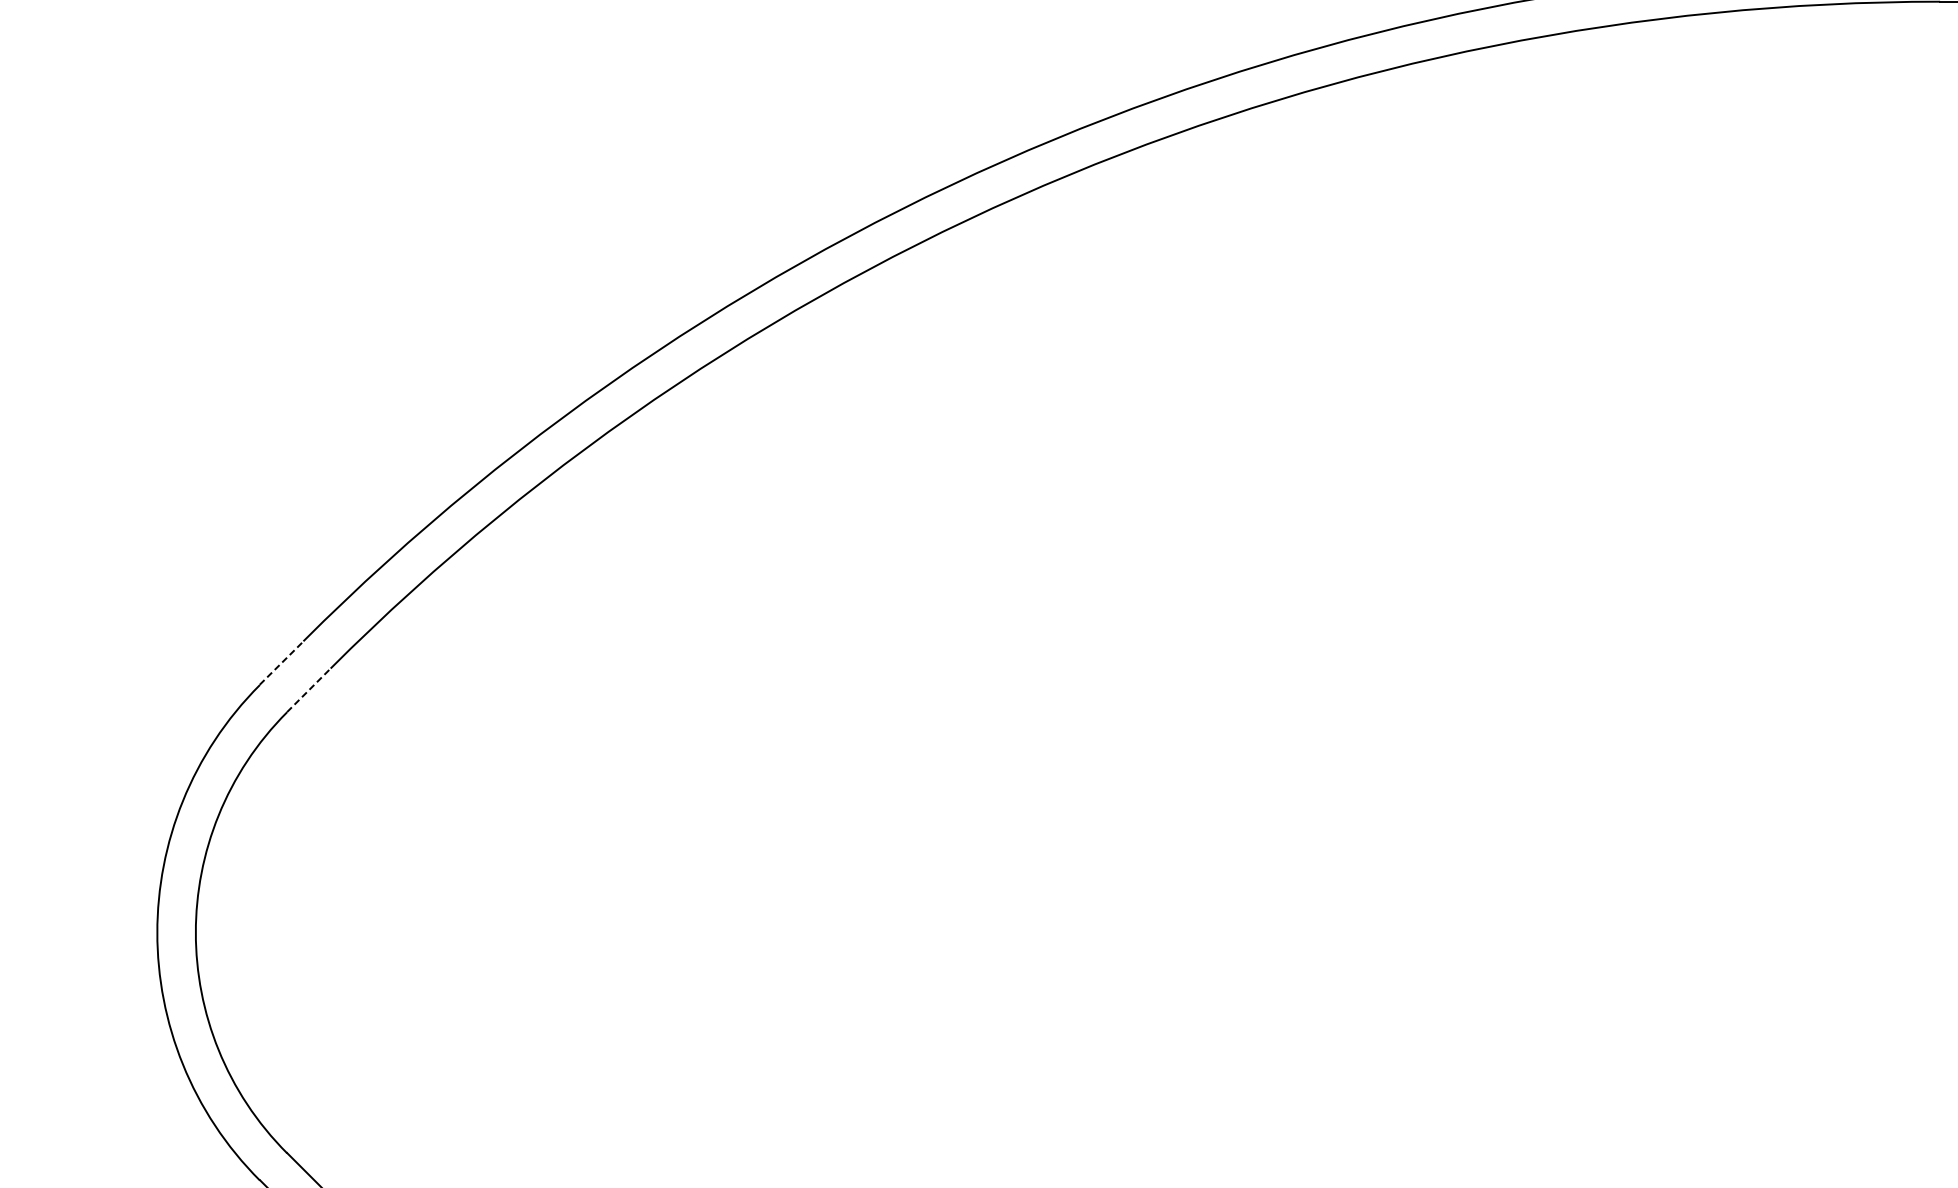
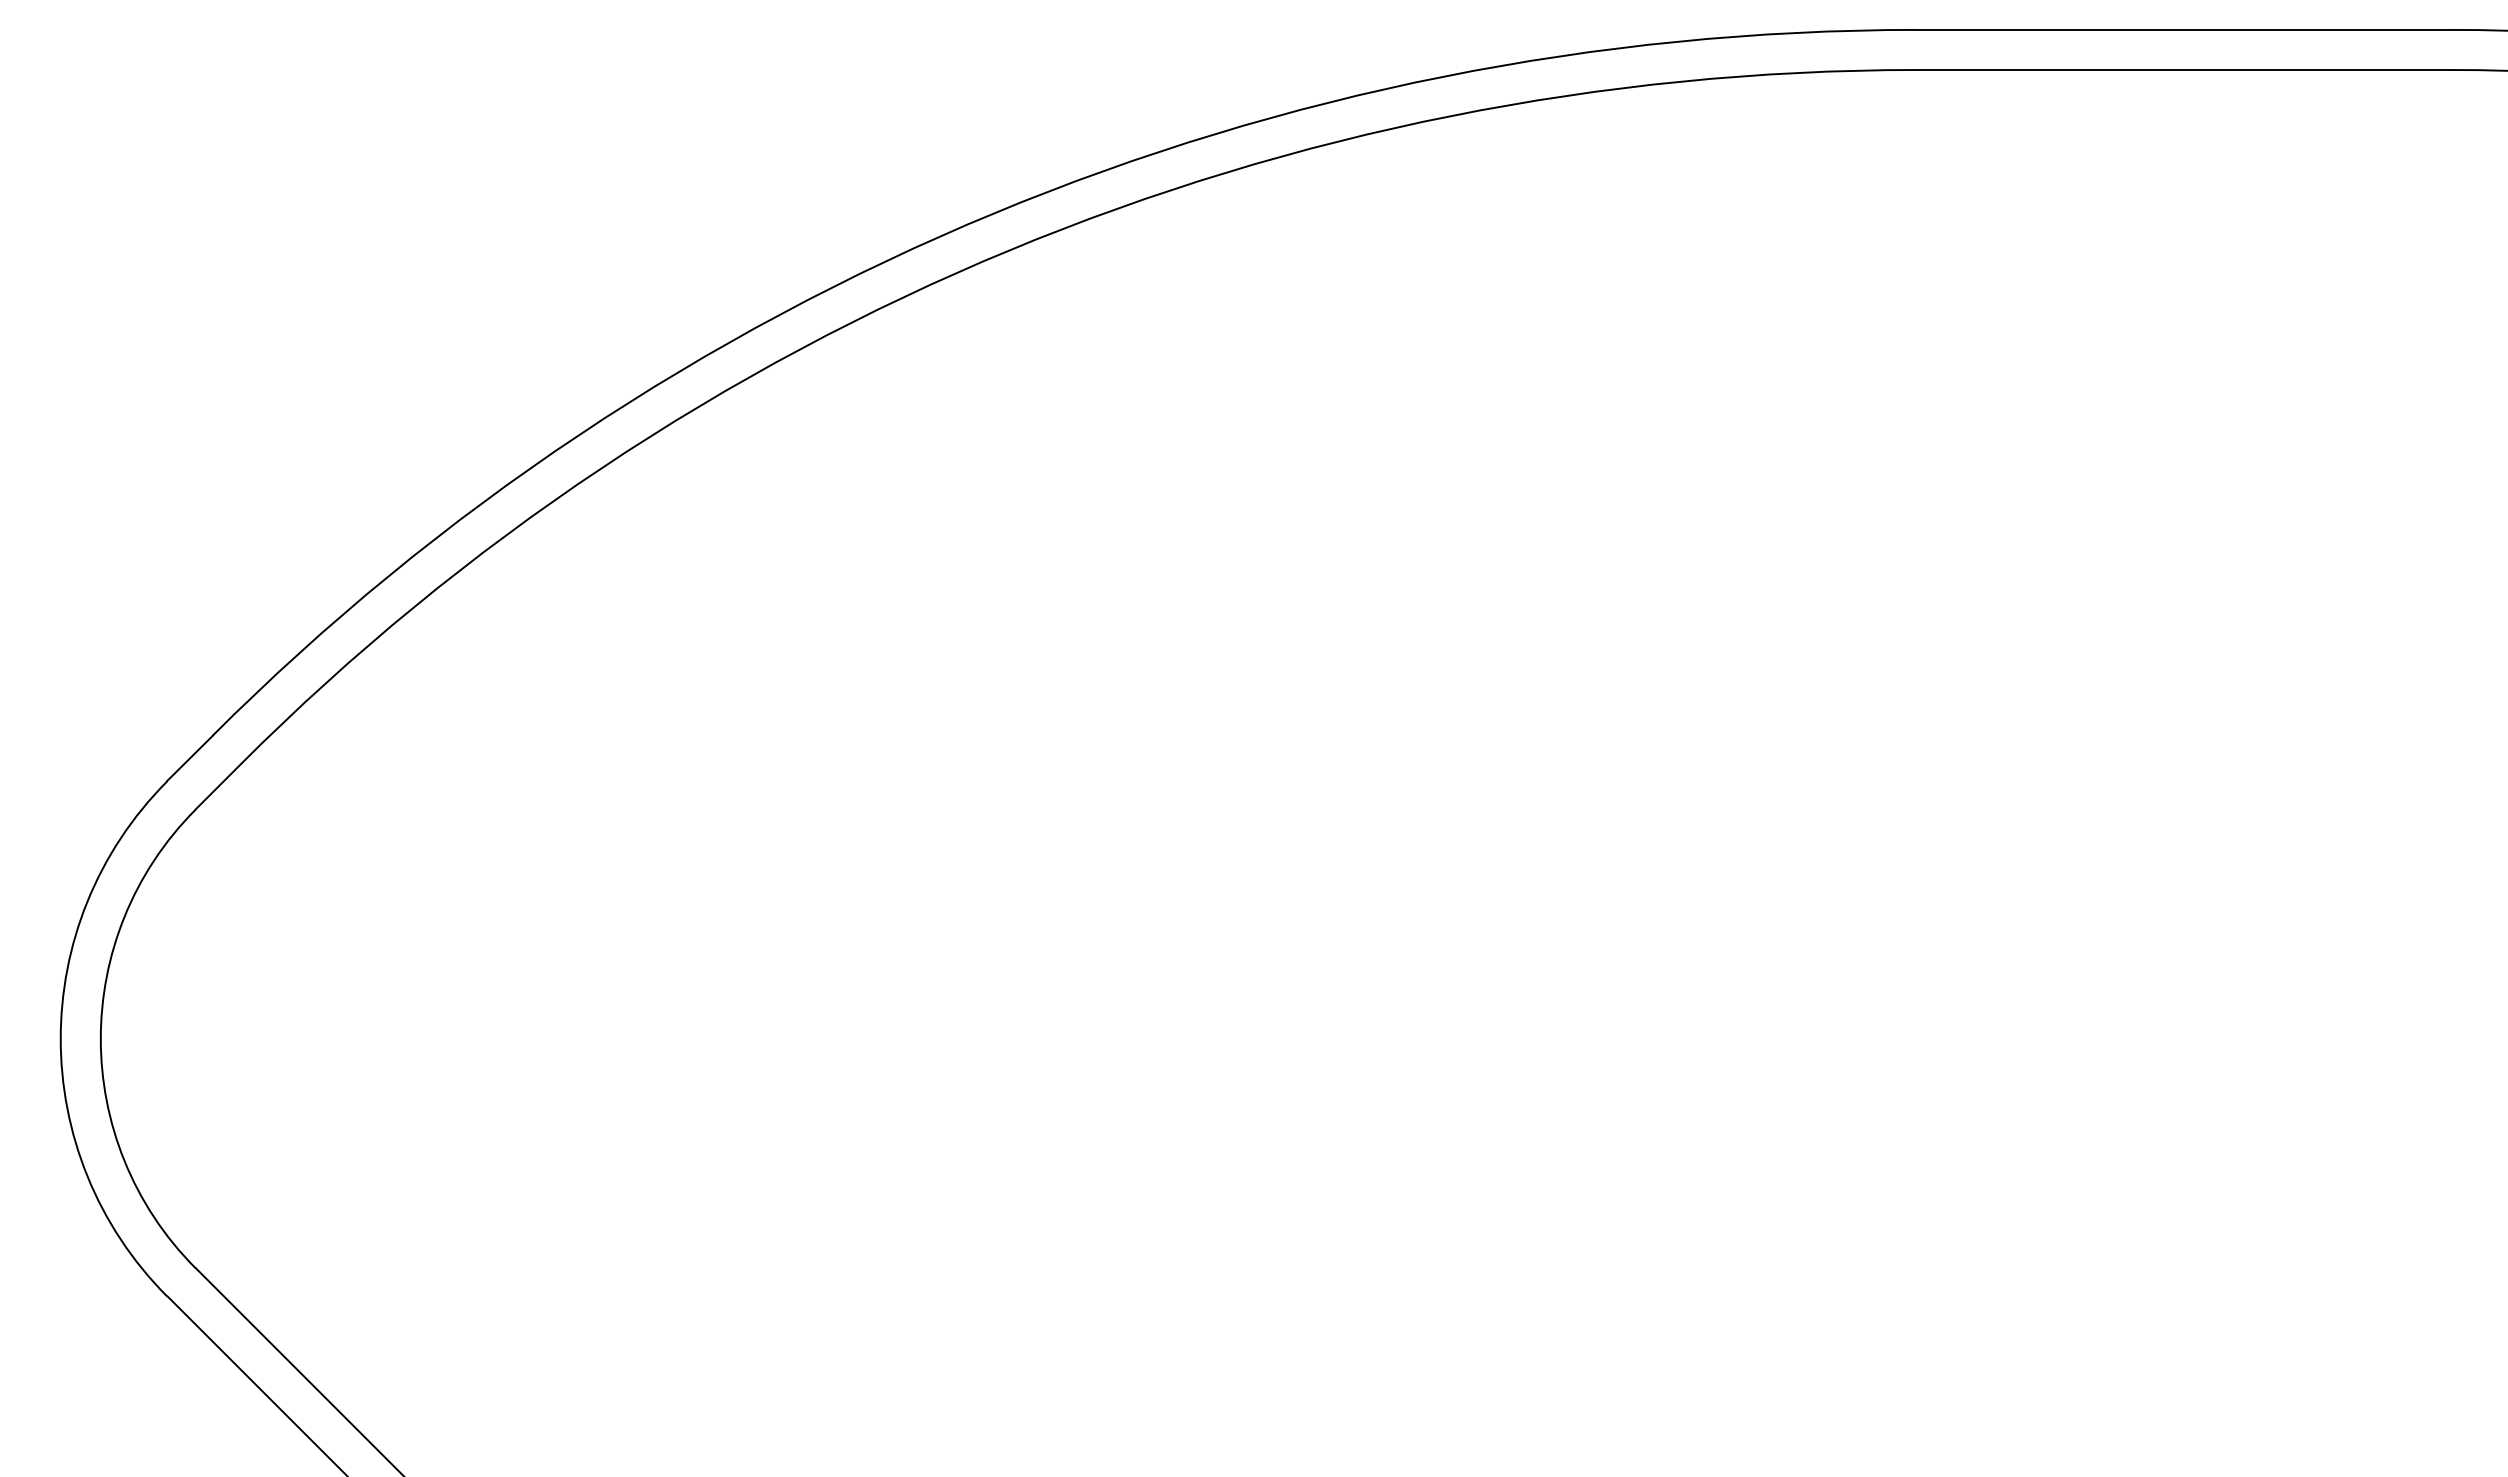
line: (282, 662) -> (190, 757), dashed -> solid
line: (308, 690) -> (218, 786), dashed -> solid

